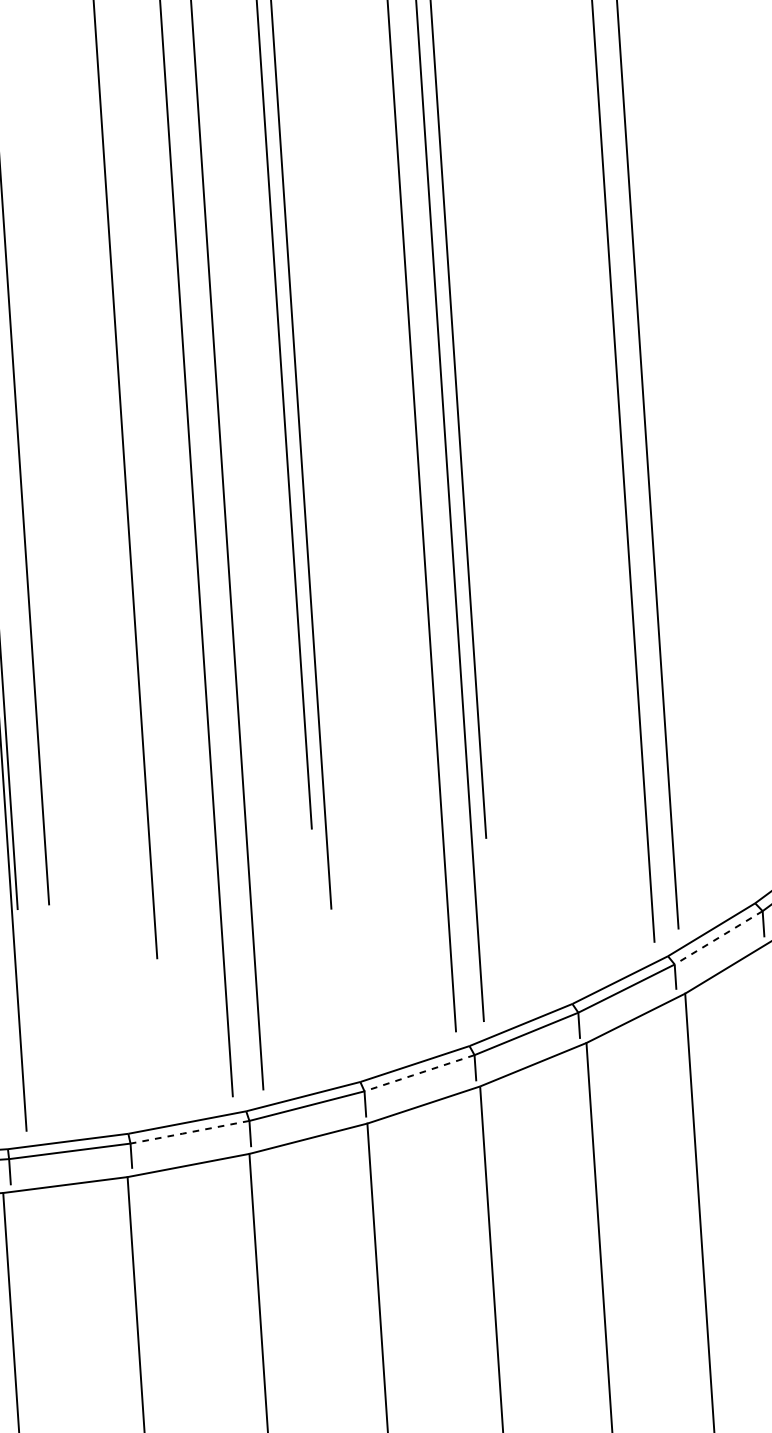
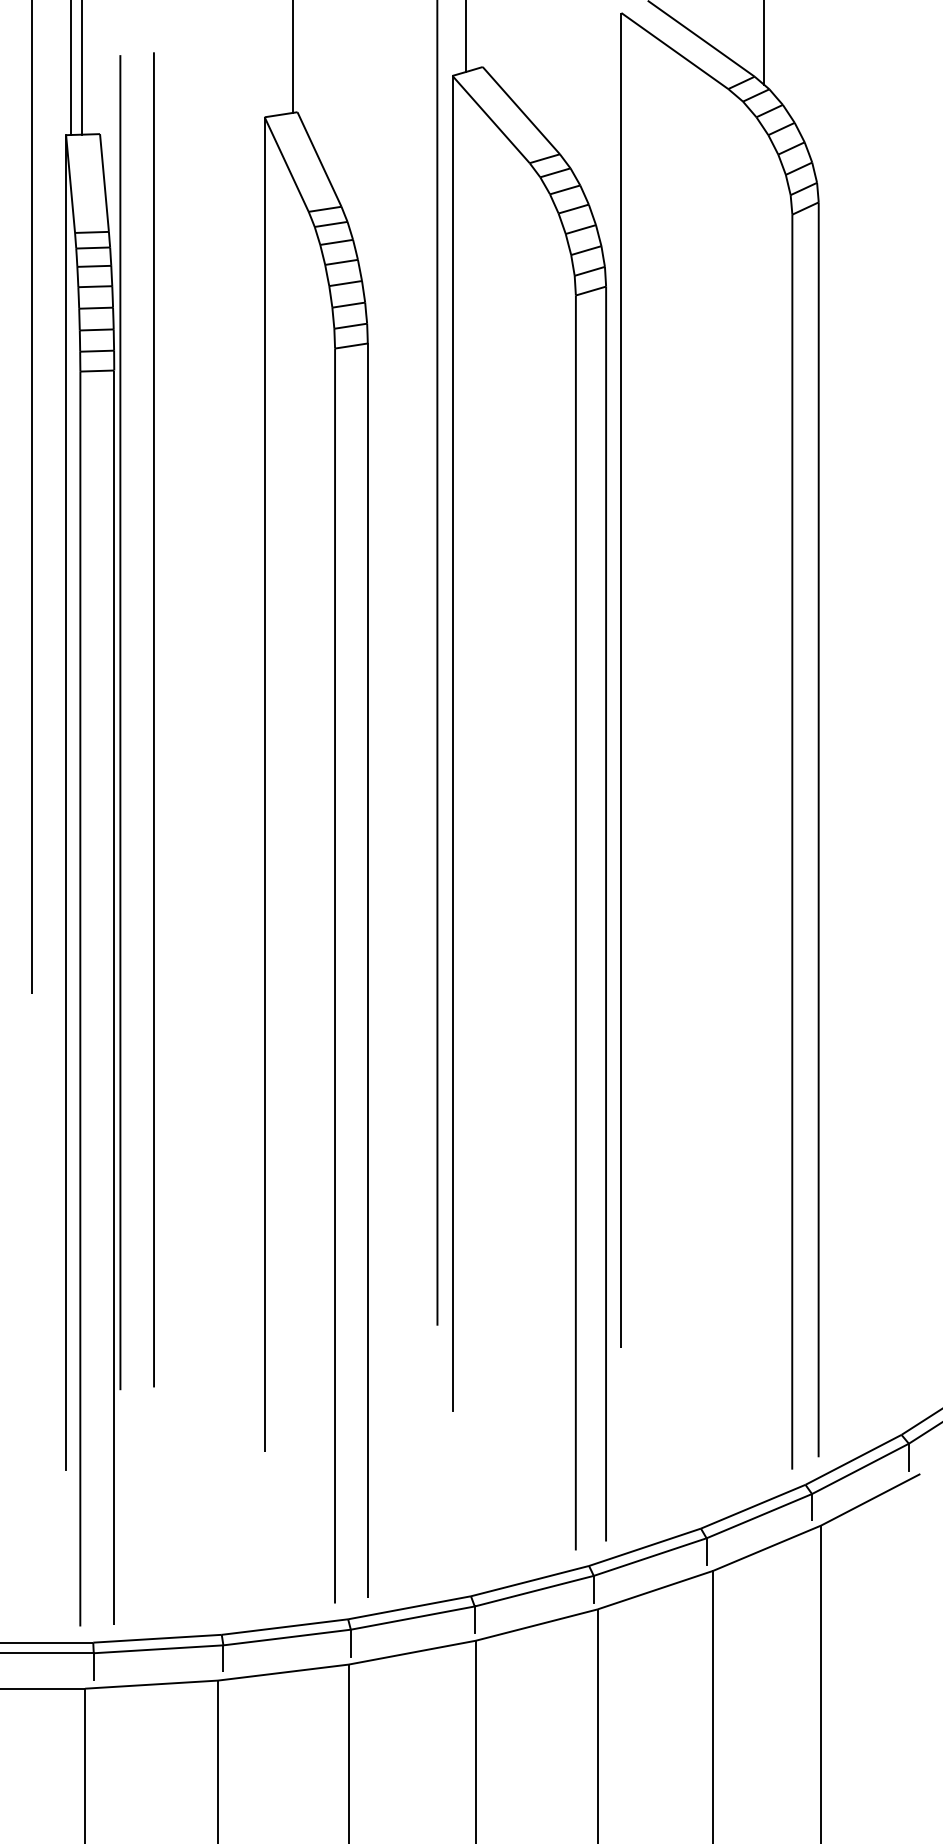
line: (717, 938) -> (859, 1469), dashed -> solid
line: (417, 1073) -> (532, 1591), dashed -> solid
line: (189, 1132) -> (286, 1637), dashed -> solid

